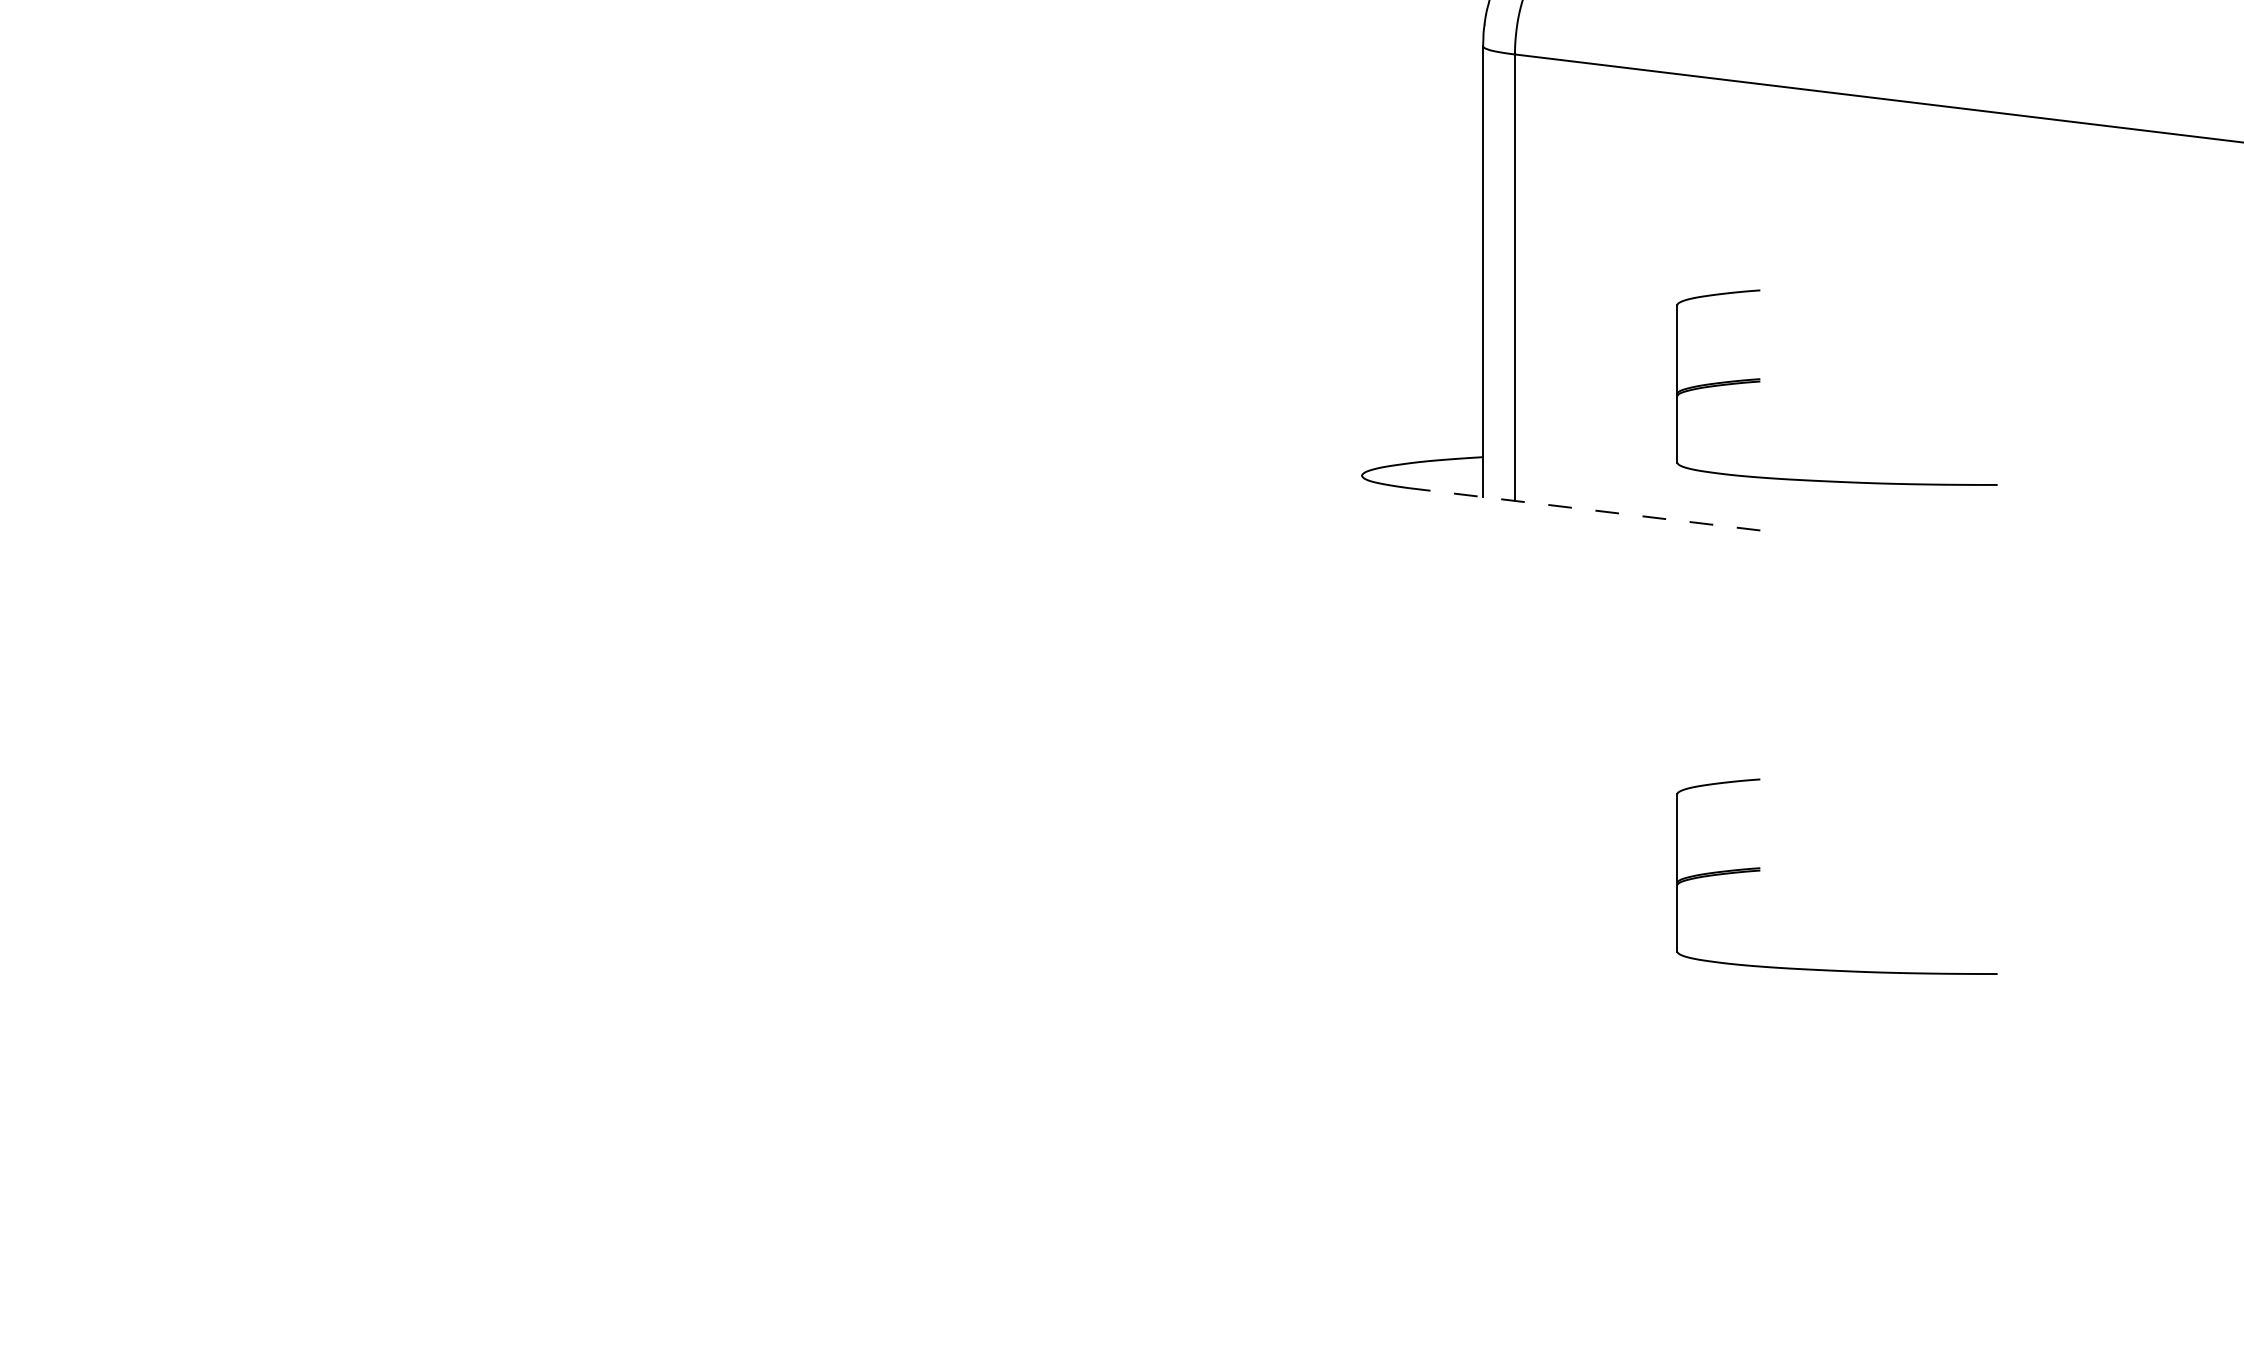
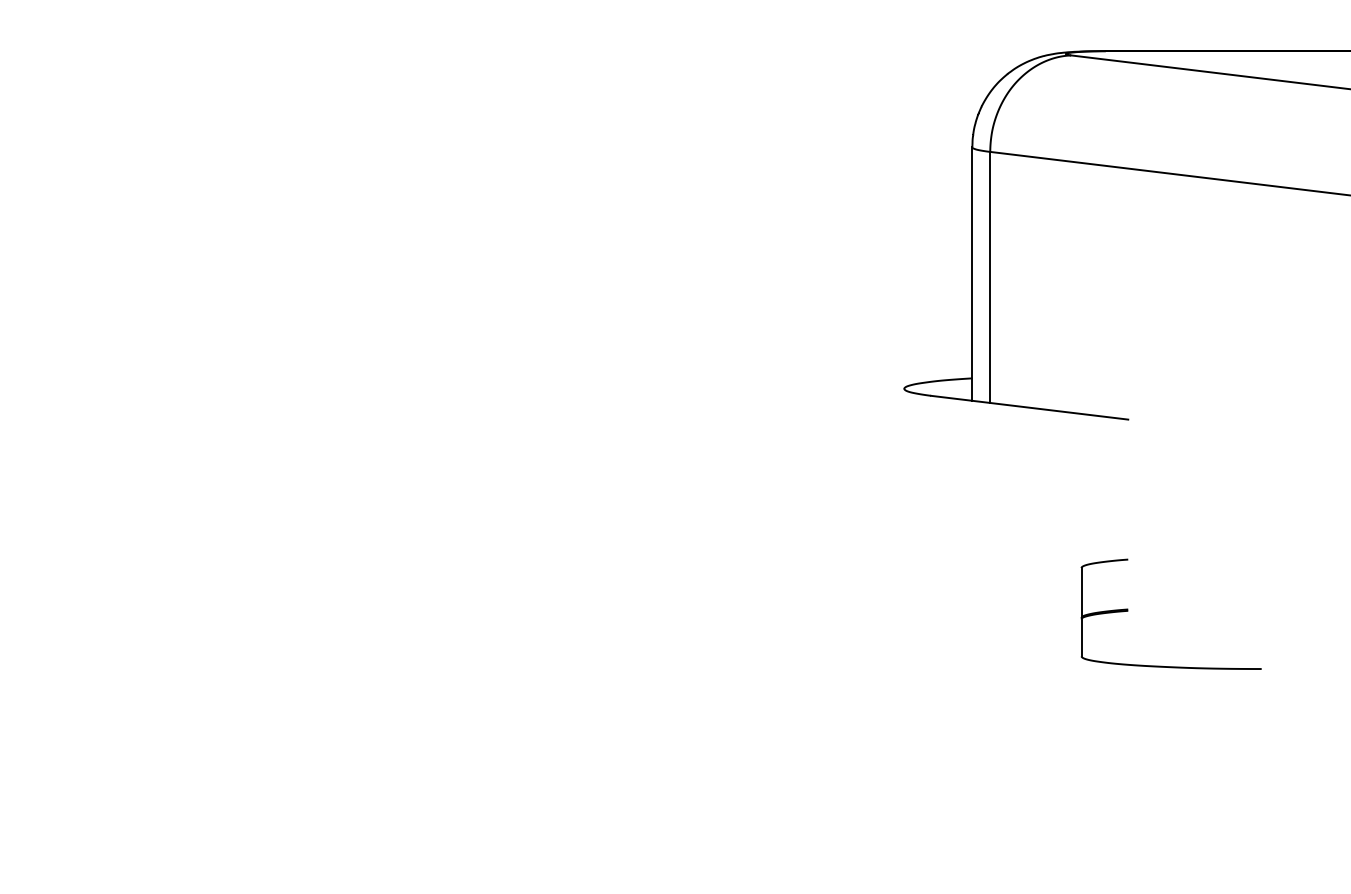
part: (1760, 382) -> (1128, 336), removed
line: (1584, 508) -> (1029, 407), dashed -> solid

